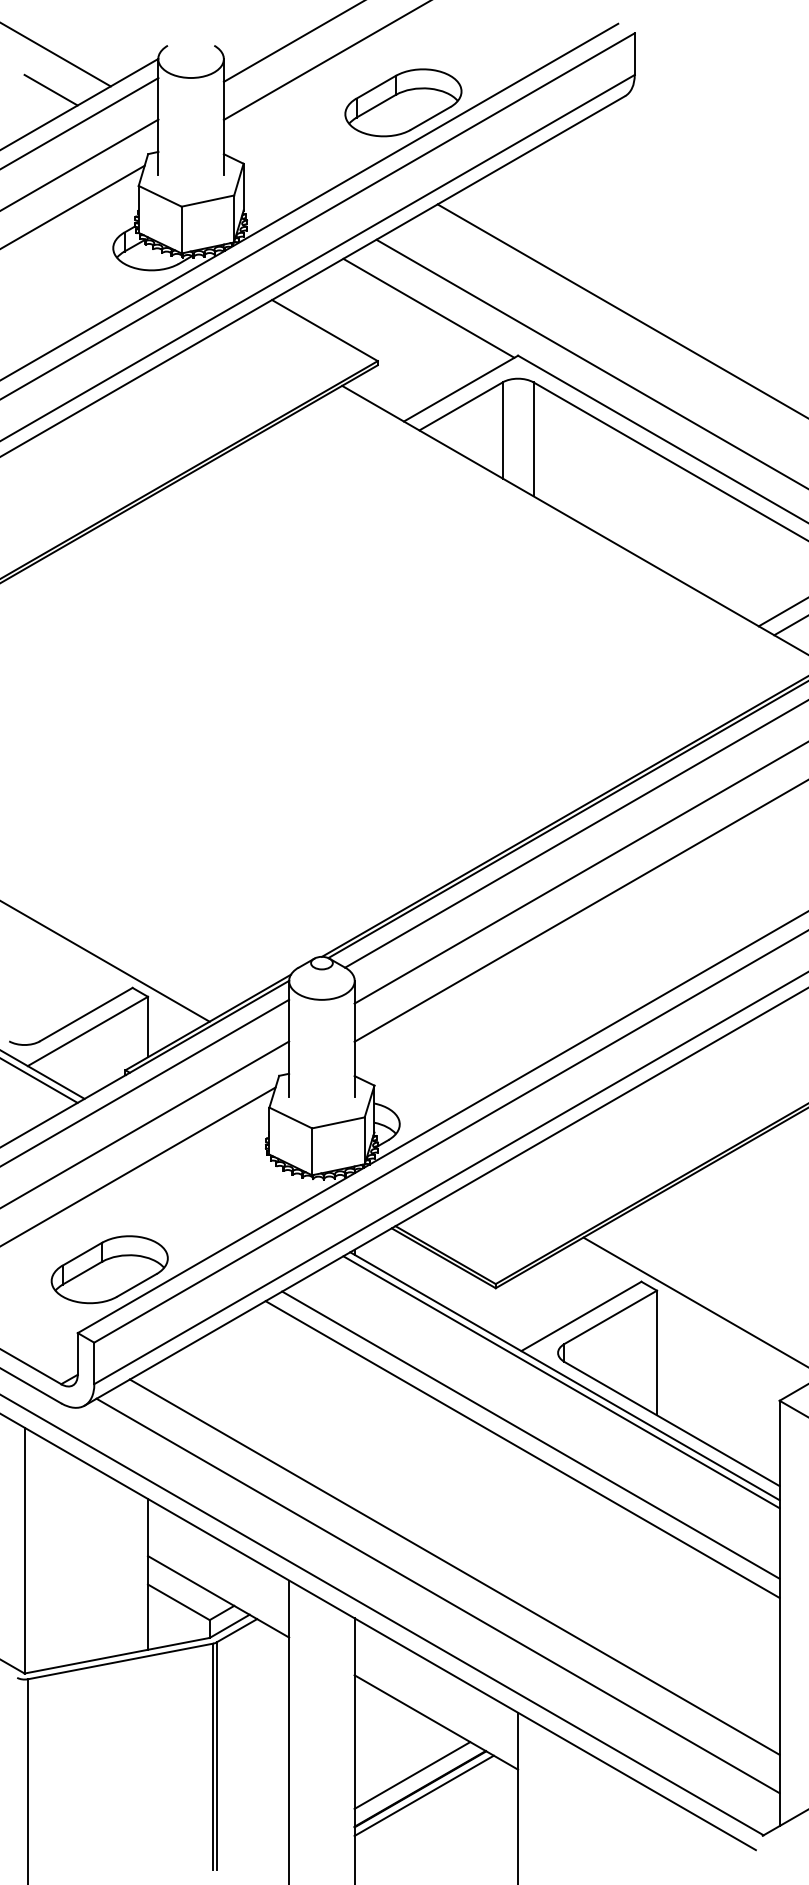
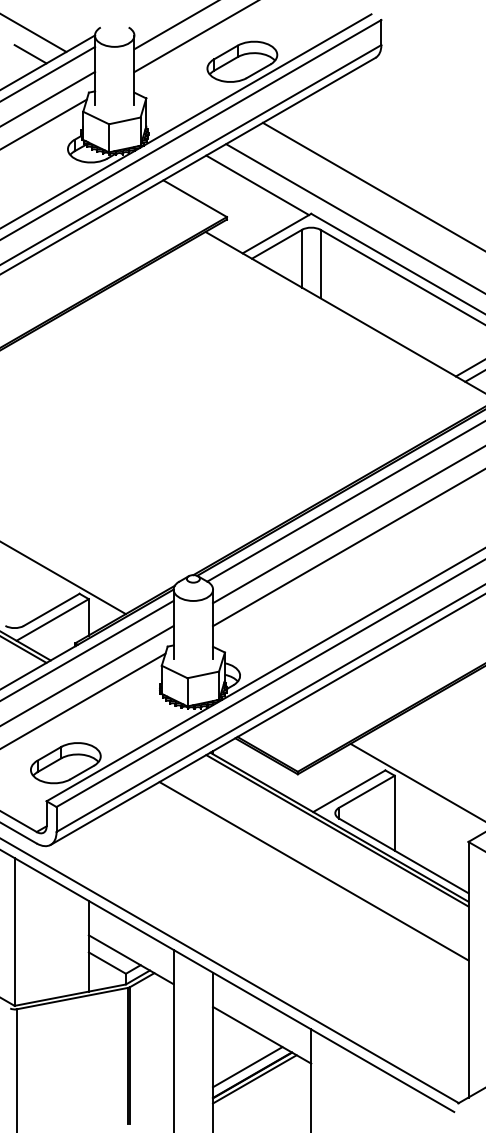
line: (530, 1434) -> (318, 862), removed
line: (453, 1566) -> (272, 941), removed
line: (436, 1594) -> (262, 958), removed

